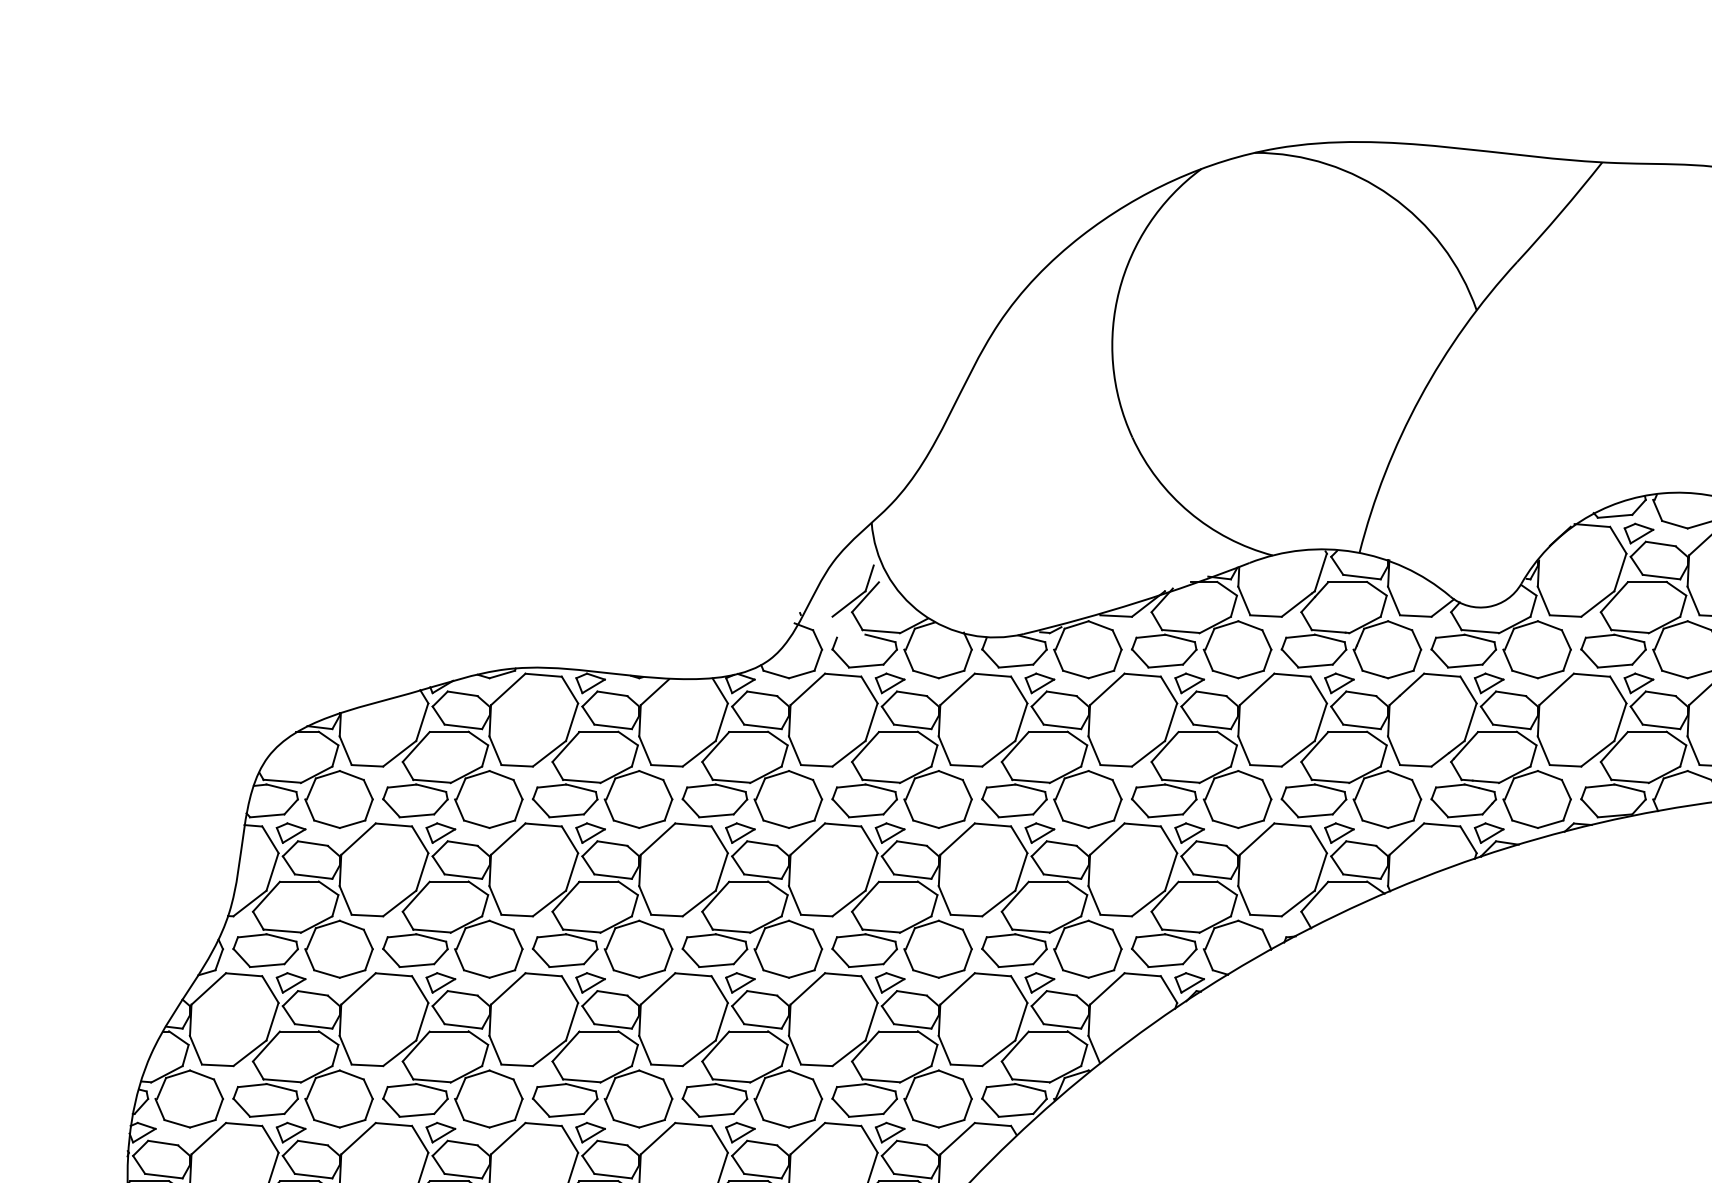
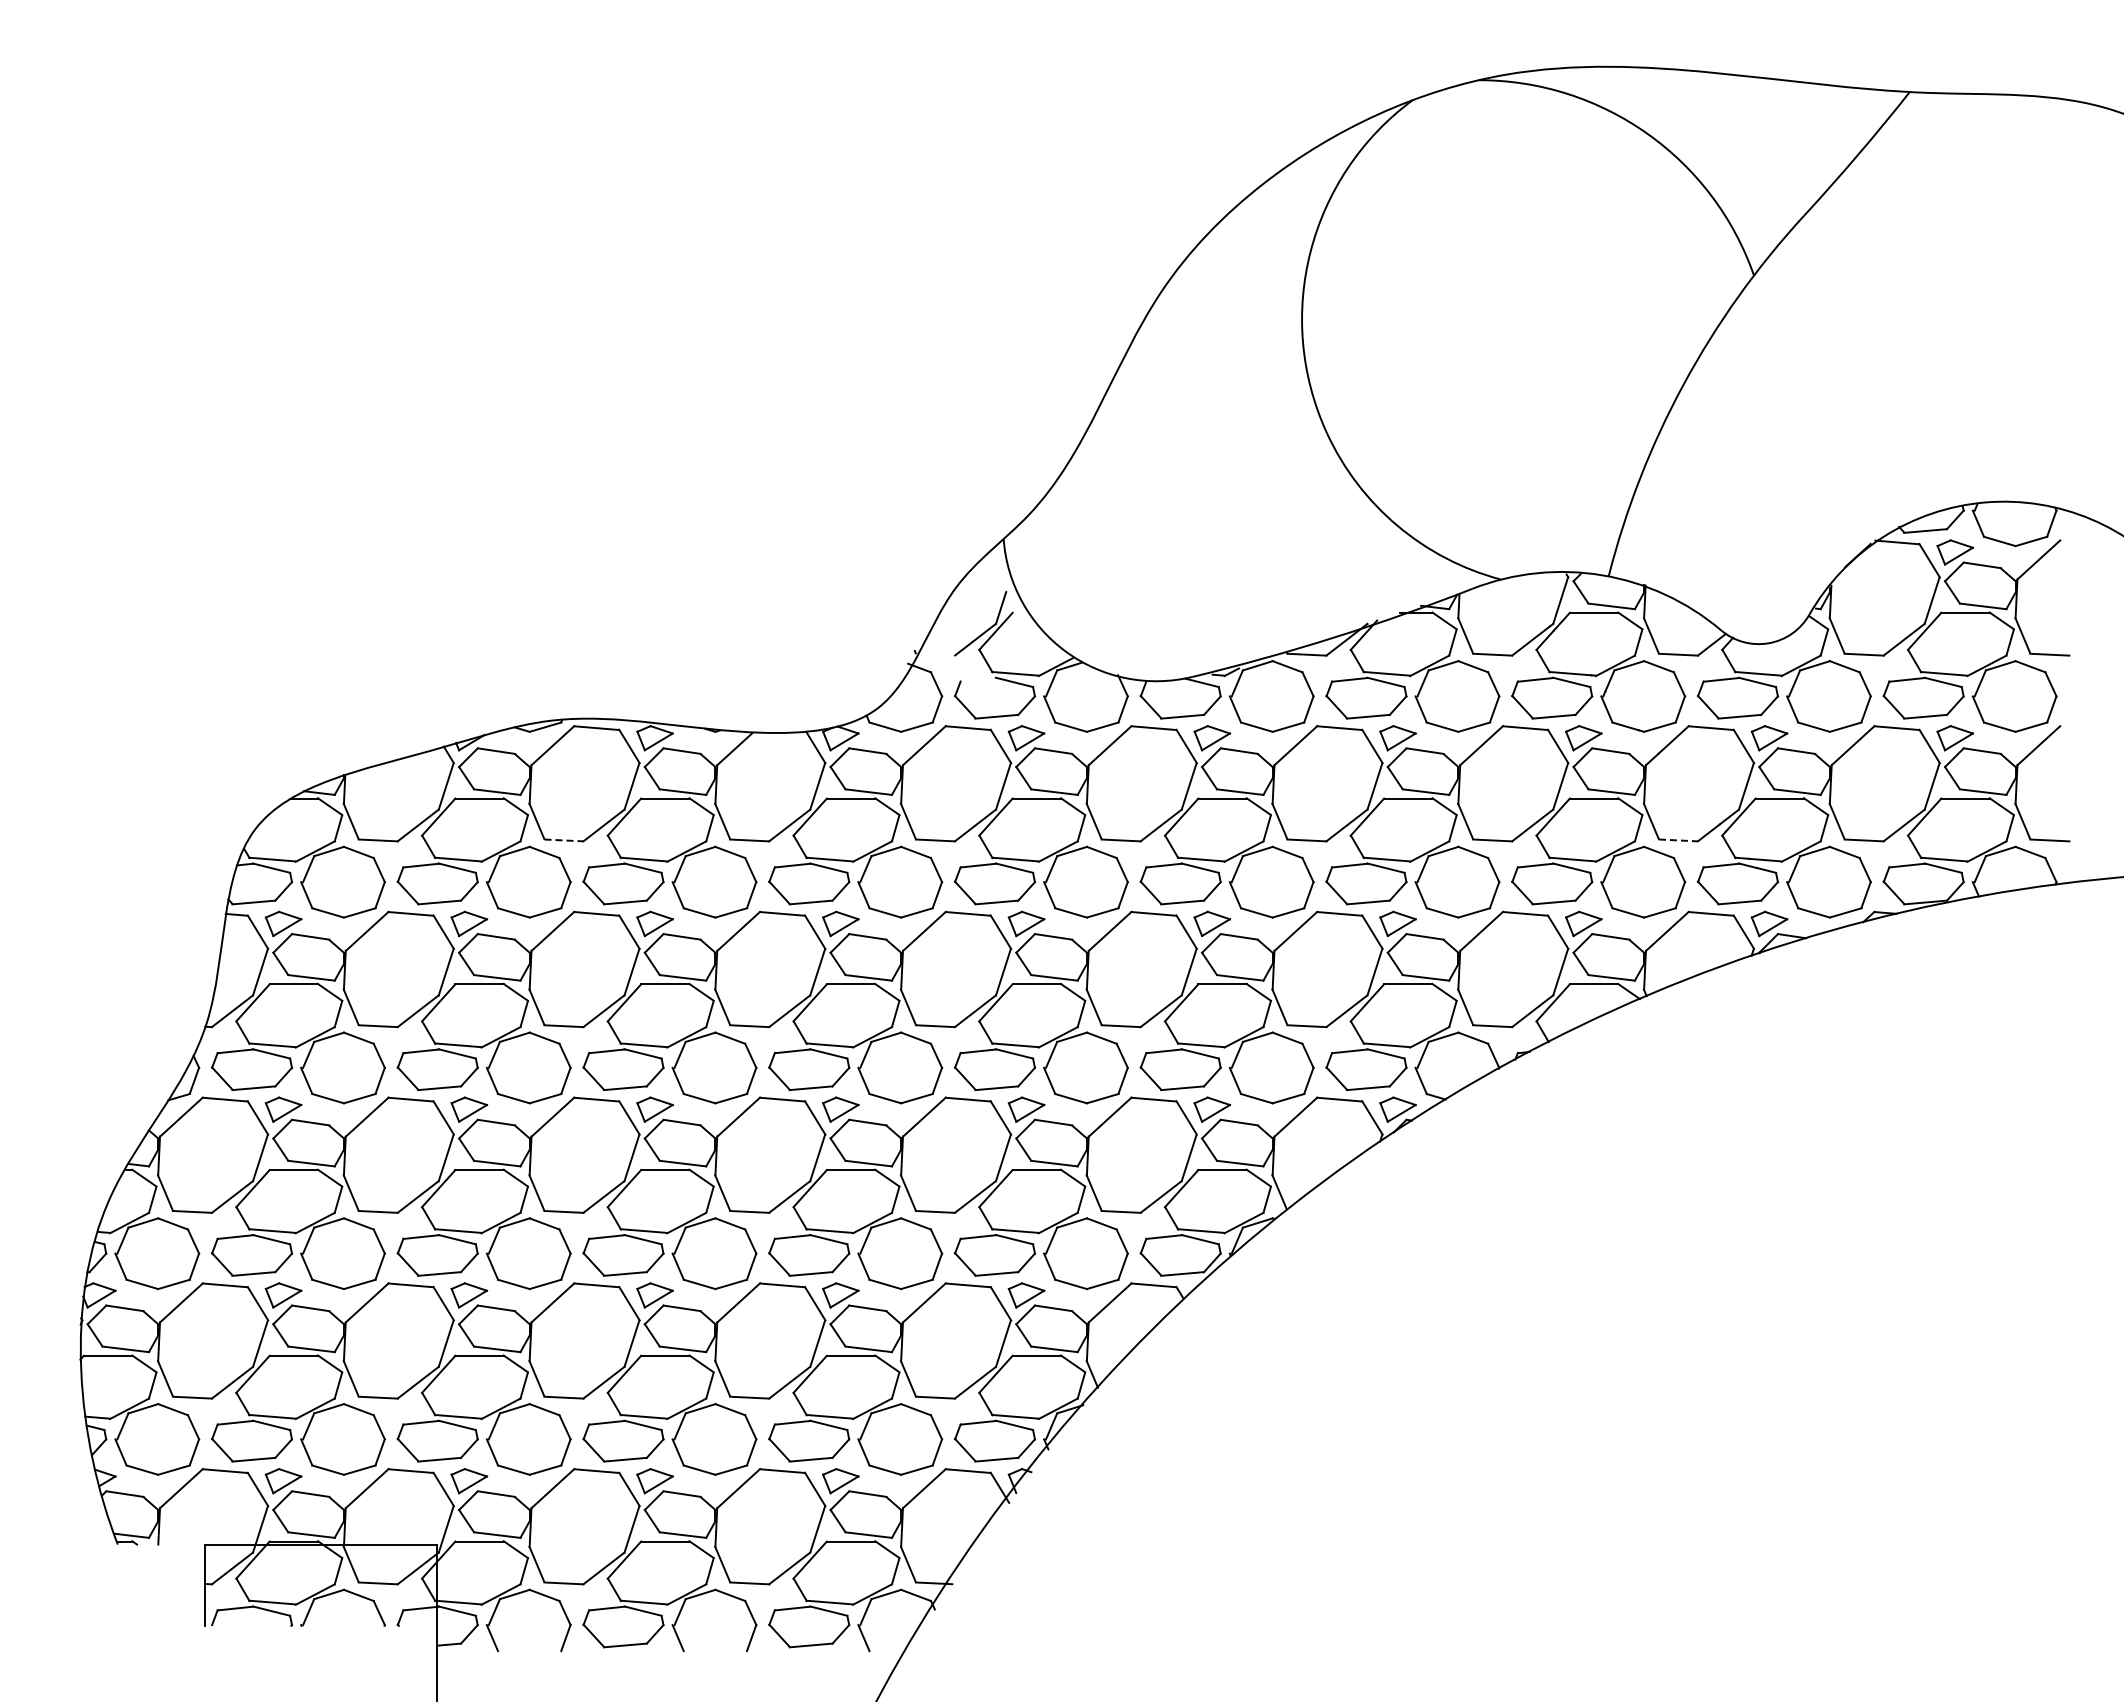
line: (517, 765) -> (564, 840), solid -> dashed
line: (1415, 765) -> (1678, 840), solid -> dashed

